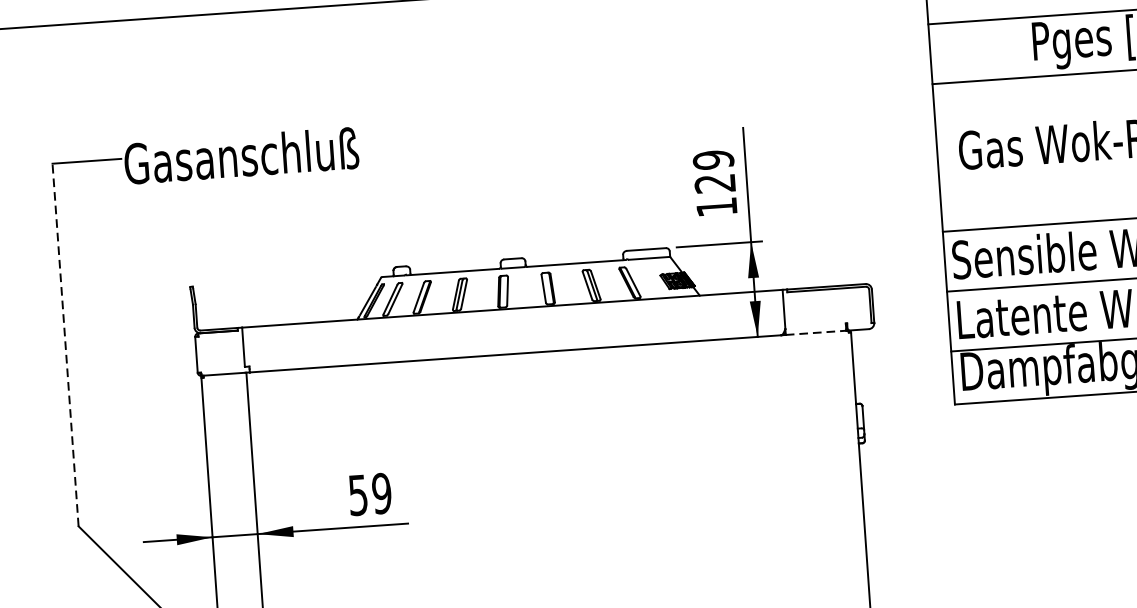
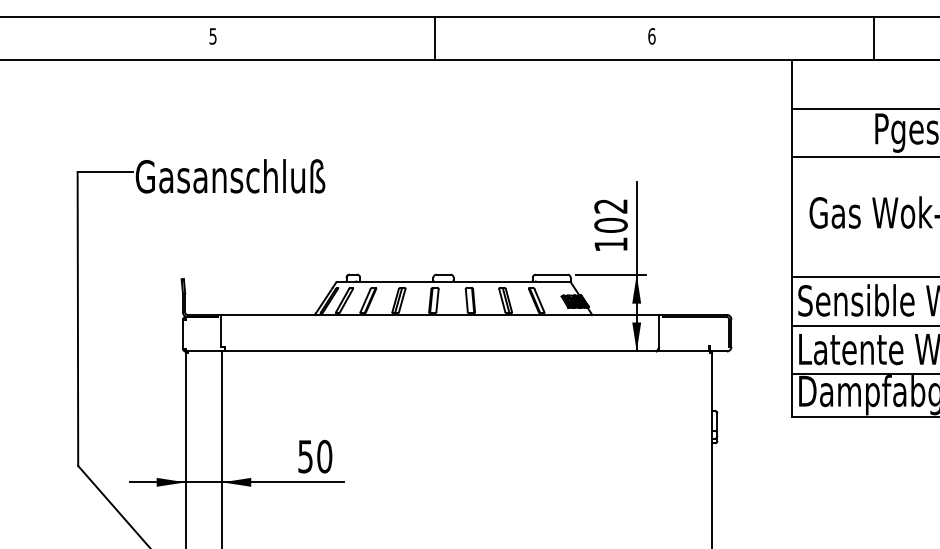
text: (713, 171) -> (610, 215), 129 -> 102
line: (815, 332) -> (683, 351), dashed -> solid
line: (65, 344) -> (77, 318), dashed -> solid
text: (381, 493) -> (324, 456), 59 -> 50

